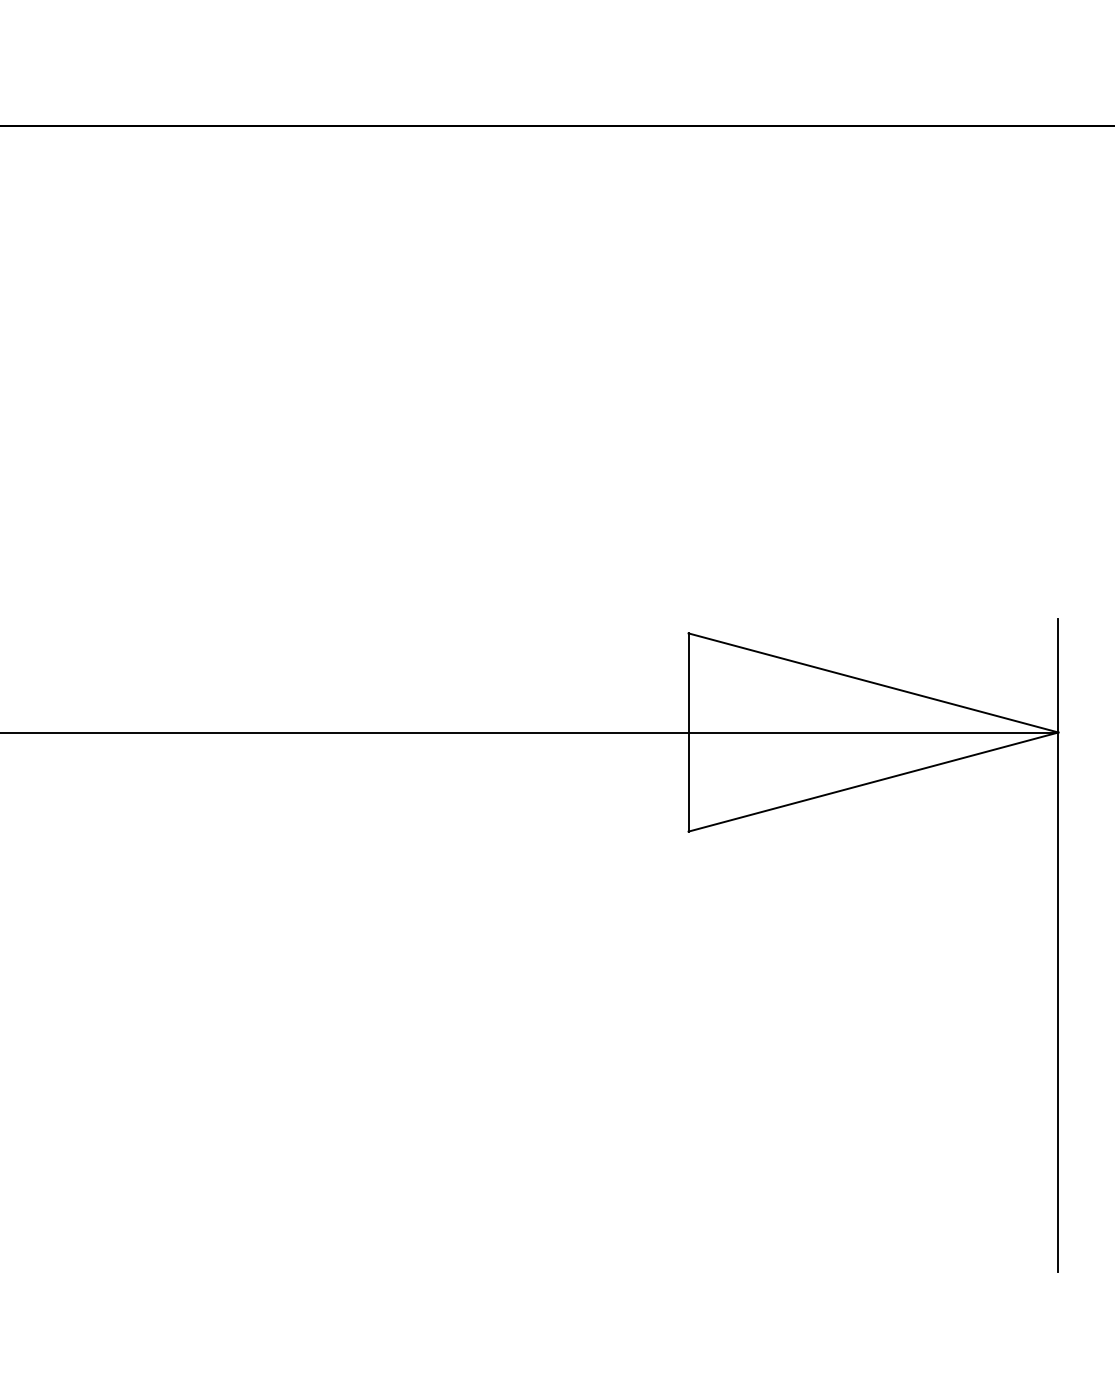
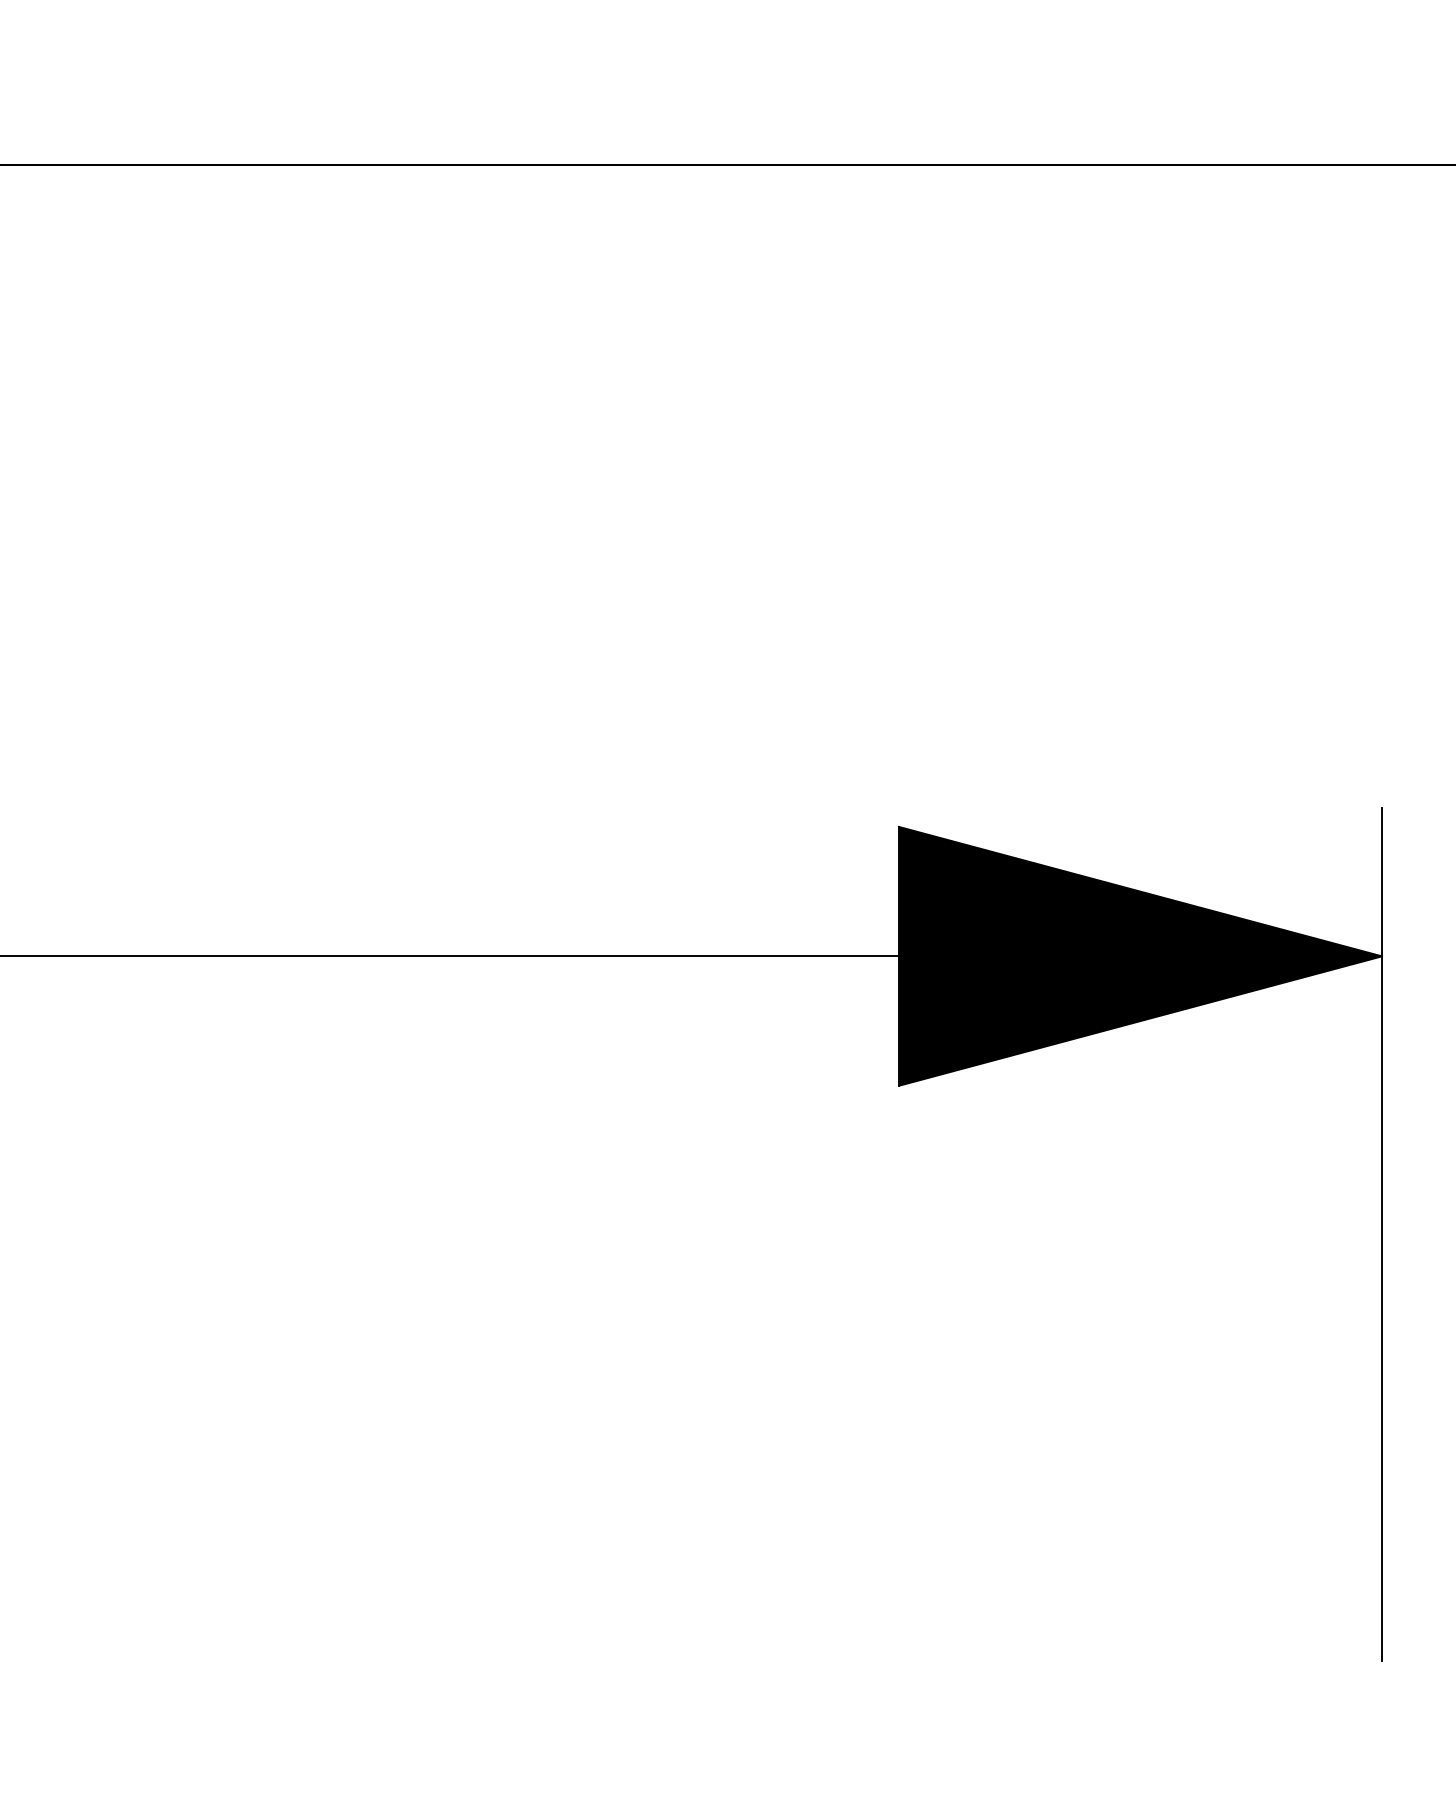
fill: (873, 732) -> (1140, 956), added

